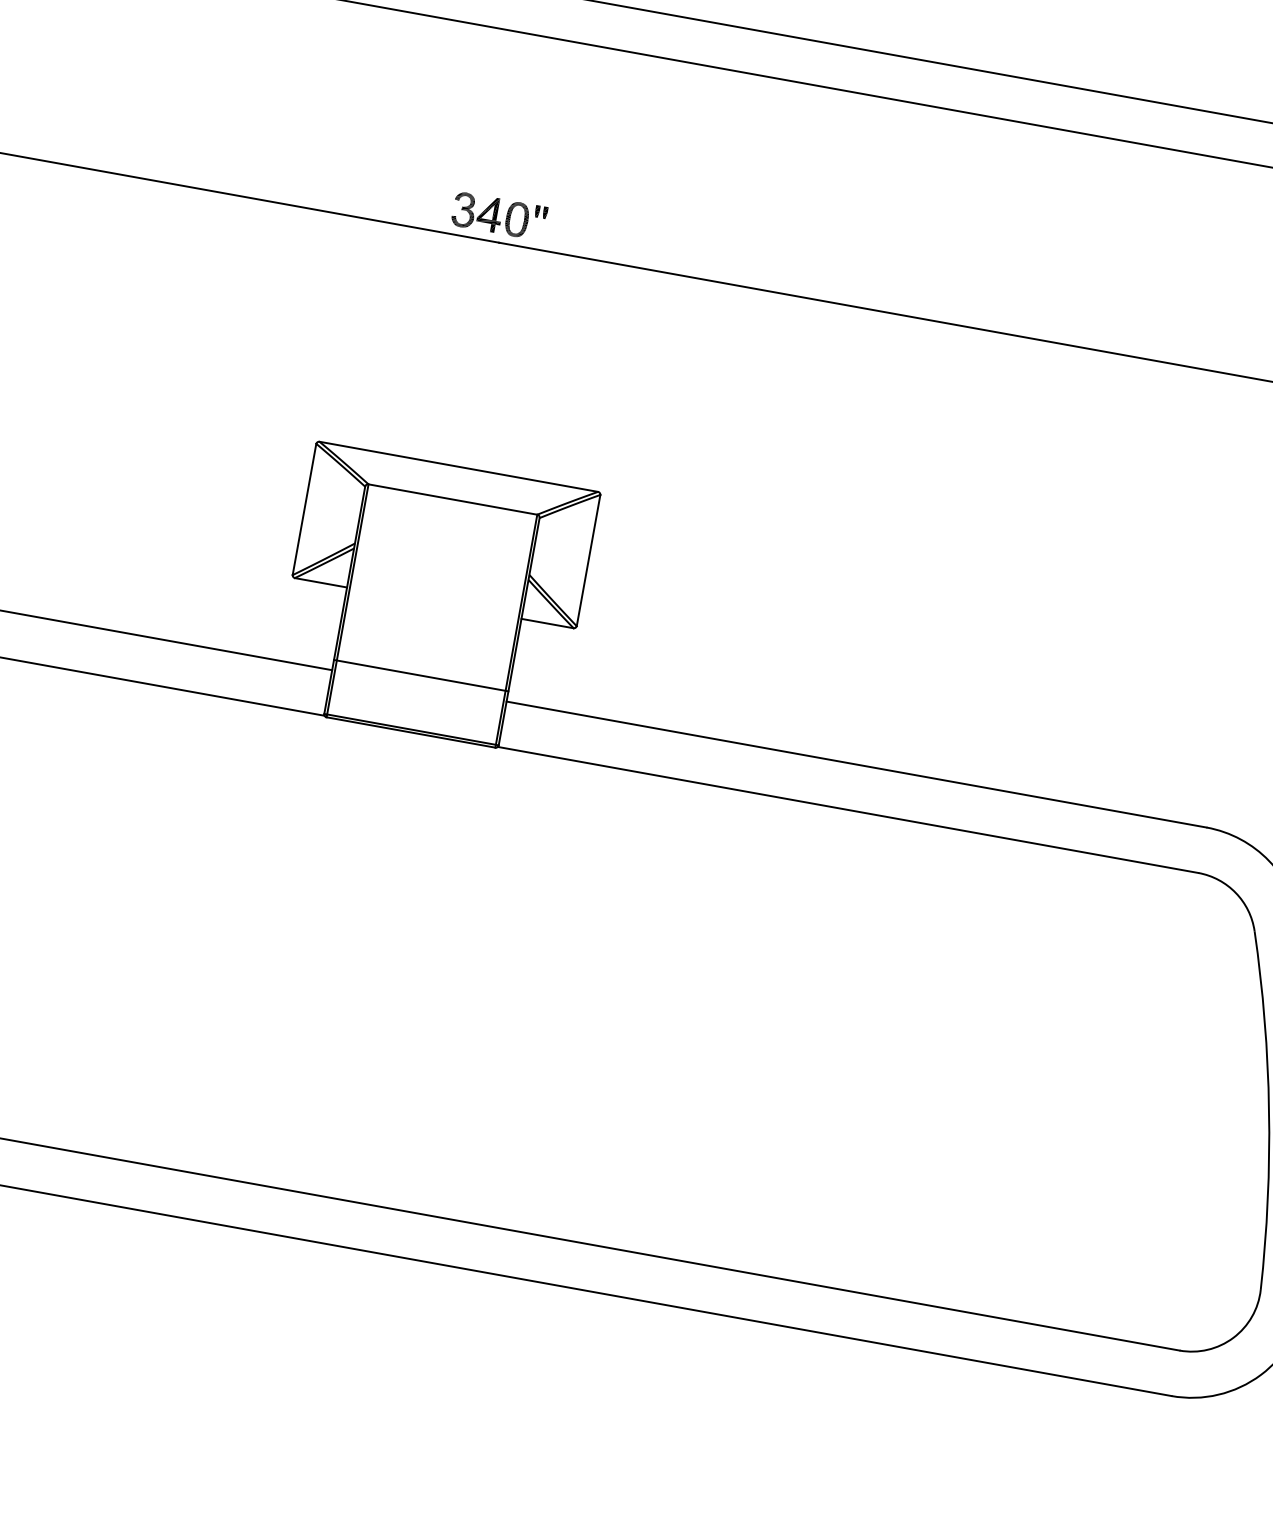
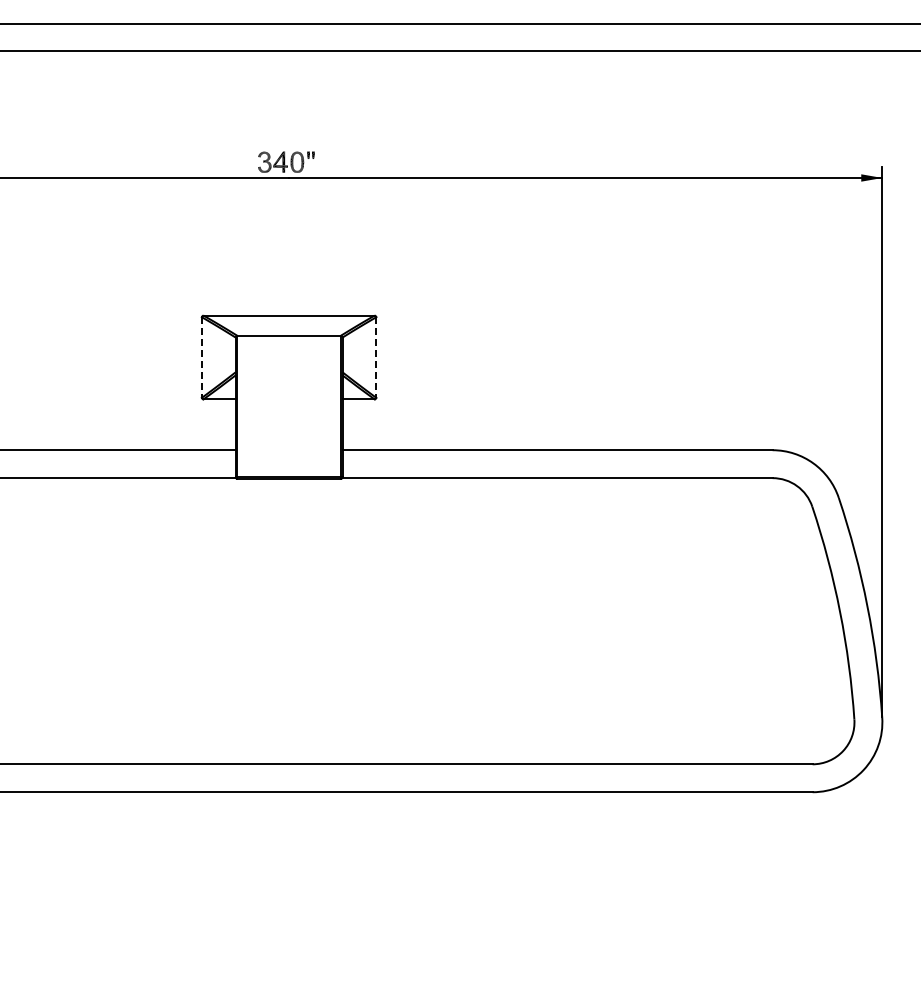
line: (303, 510) -> (201, 358), solid -> dashed
line: (588, 562) -> (376, 358), solid -> dashed
line: (420, 674) -> (288, 443), removed

